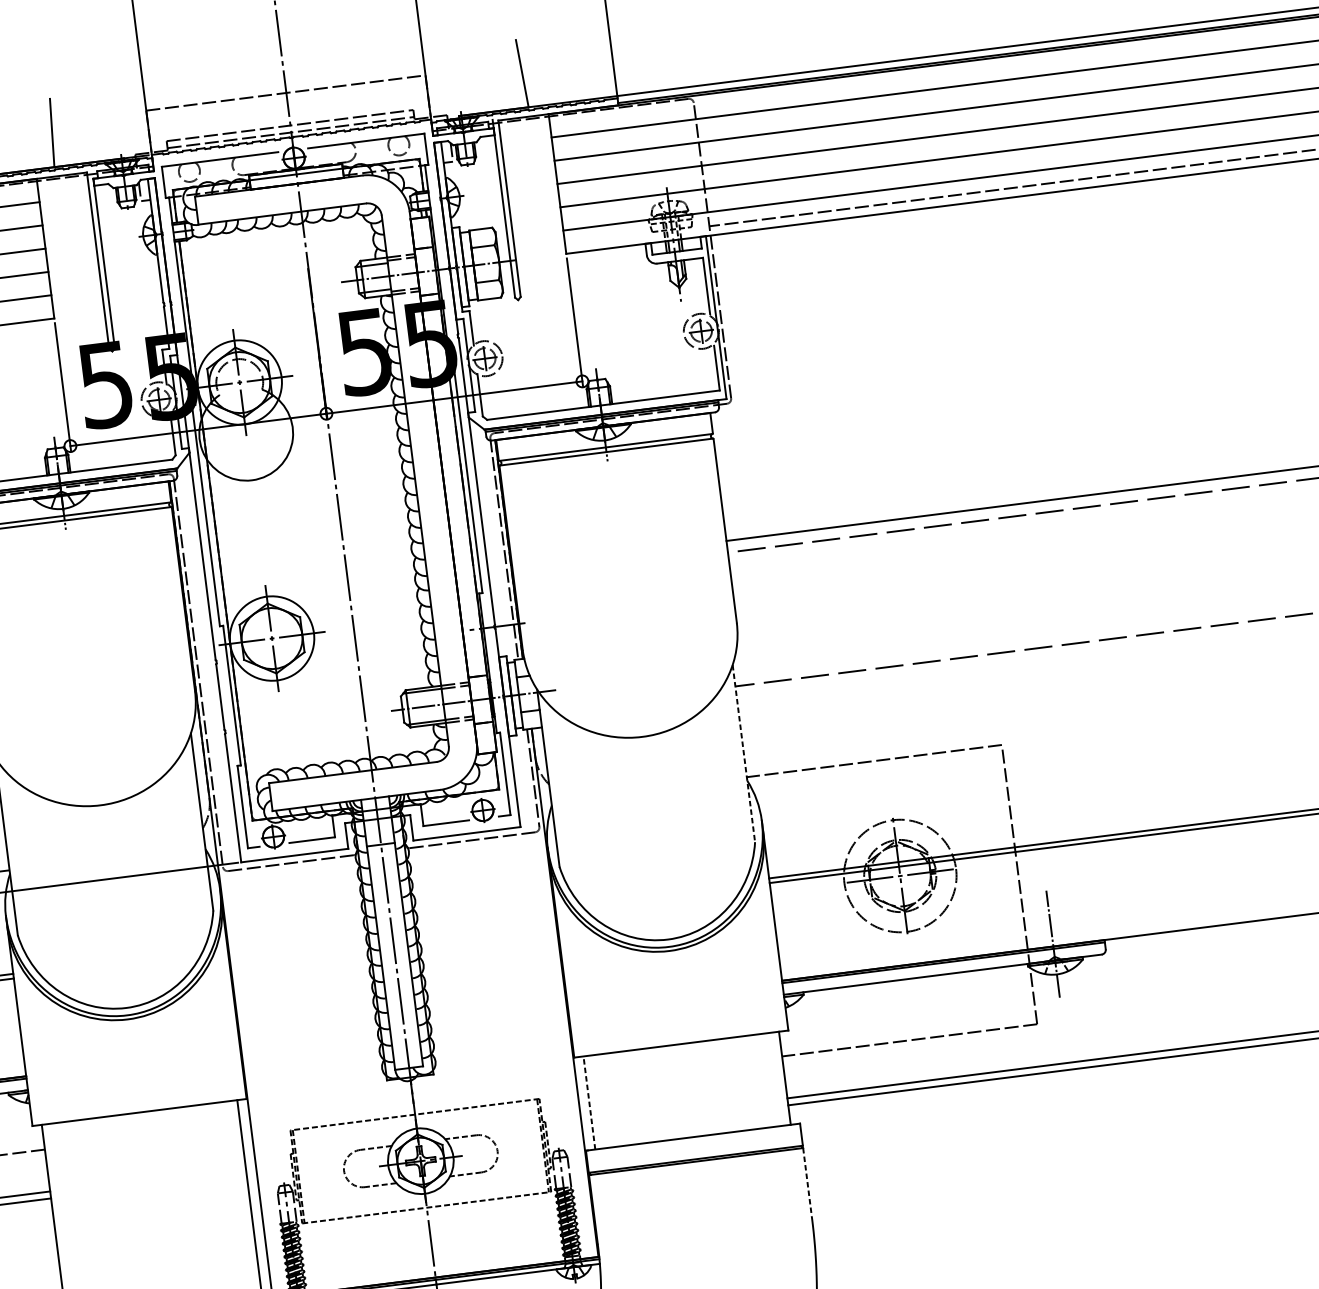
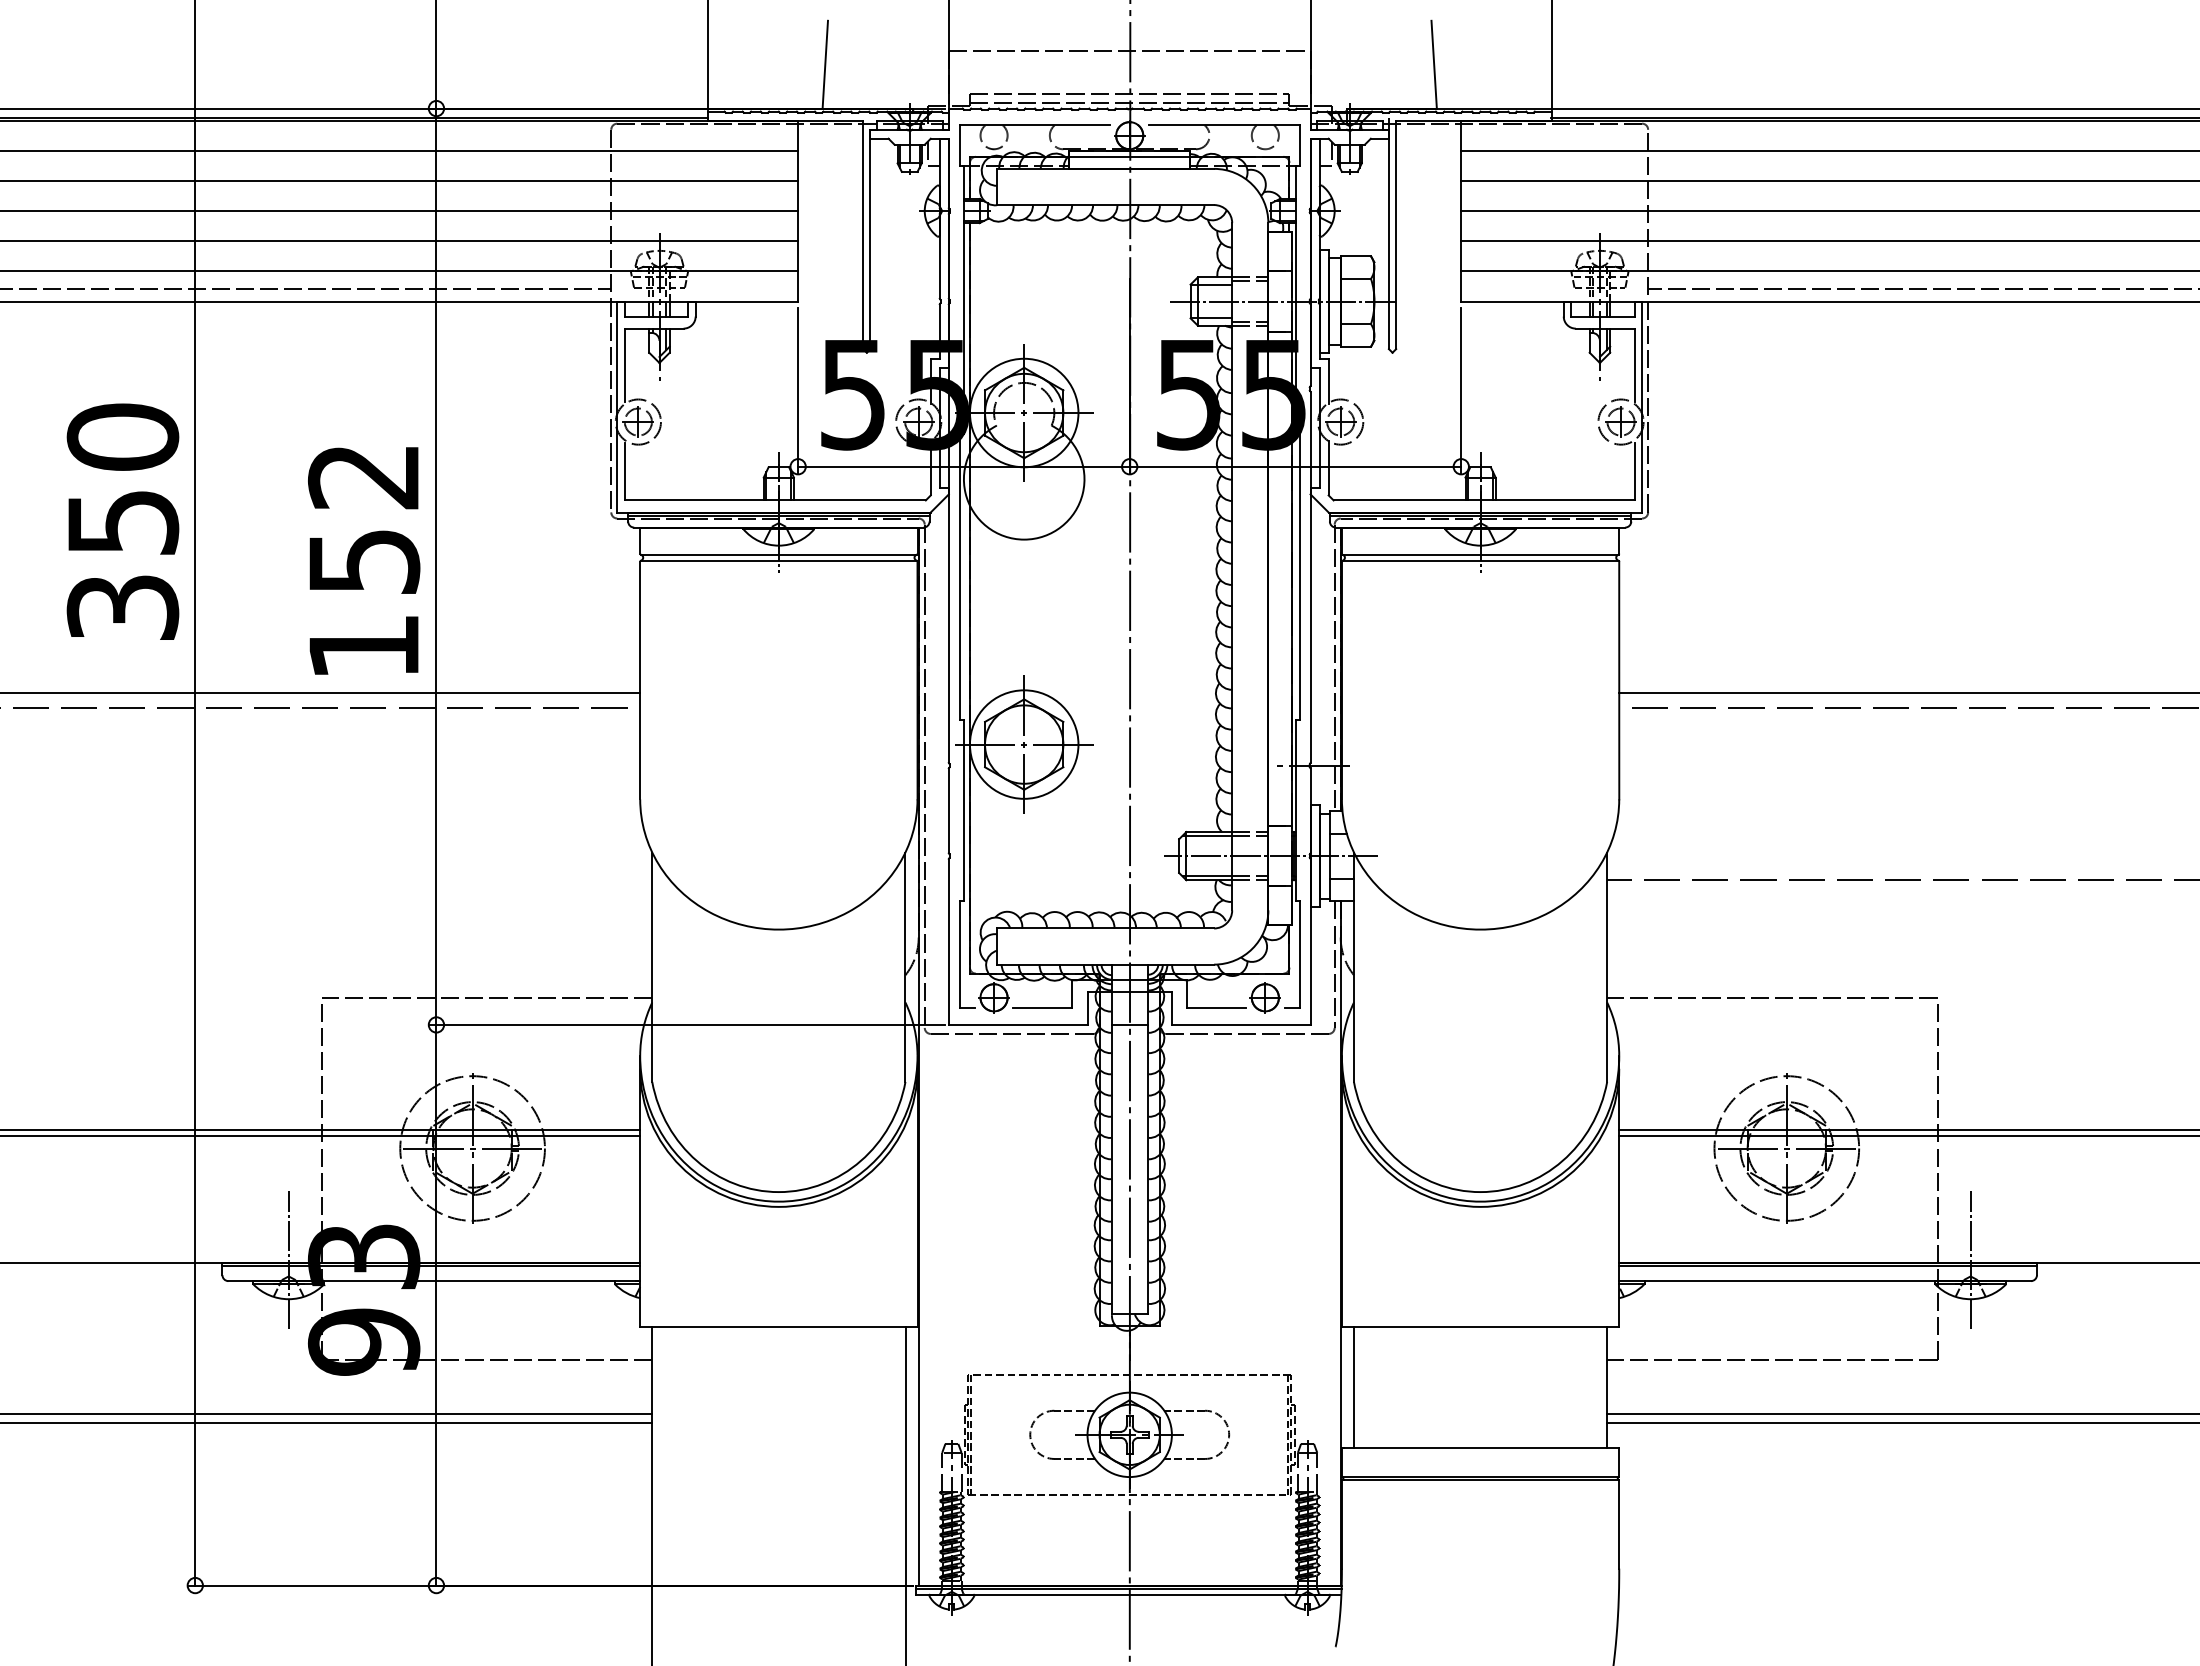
line: (744, 753) -> (1607, 967), dashed -> solid
line: (589, 1102) -> (1353, 1387), dashed -> solid
line: (807, 1182) -> (1619, 1524), dashed -> solid

